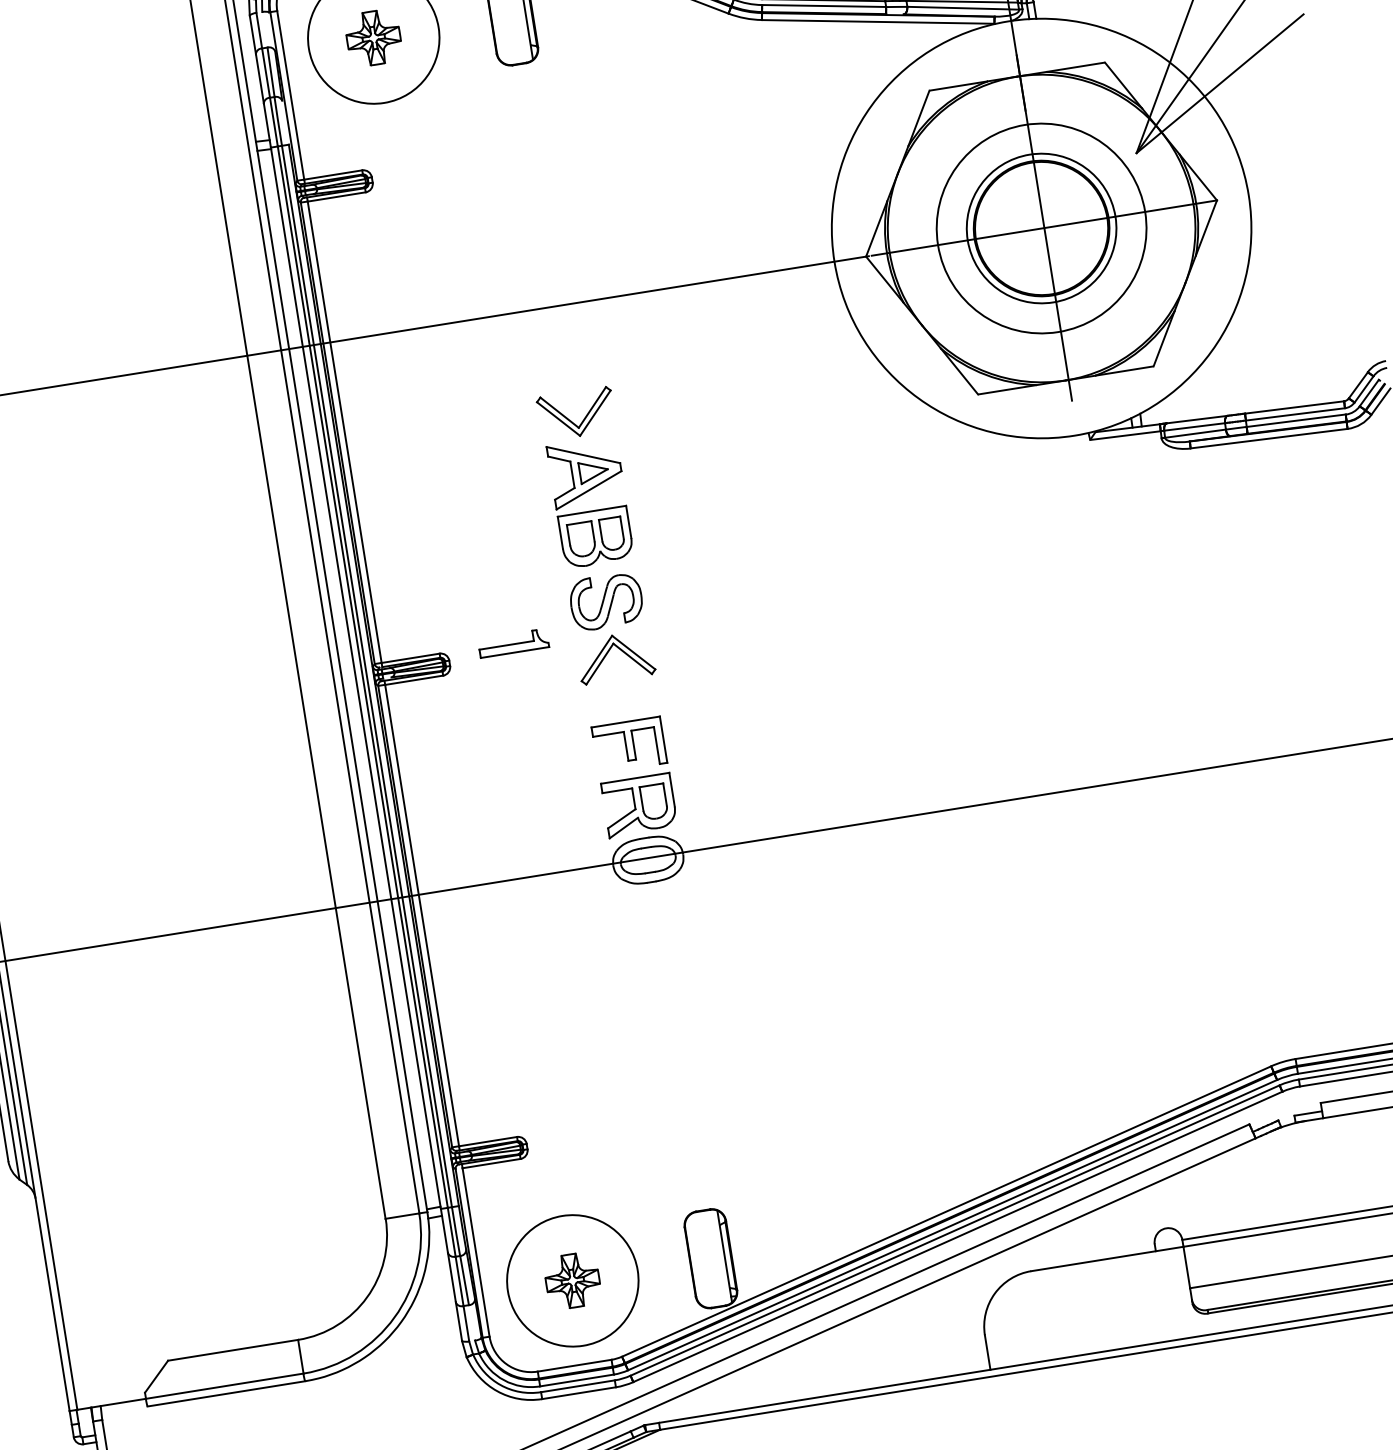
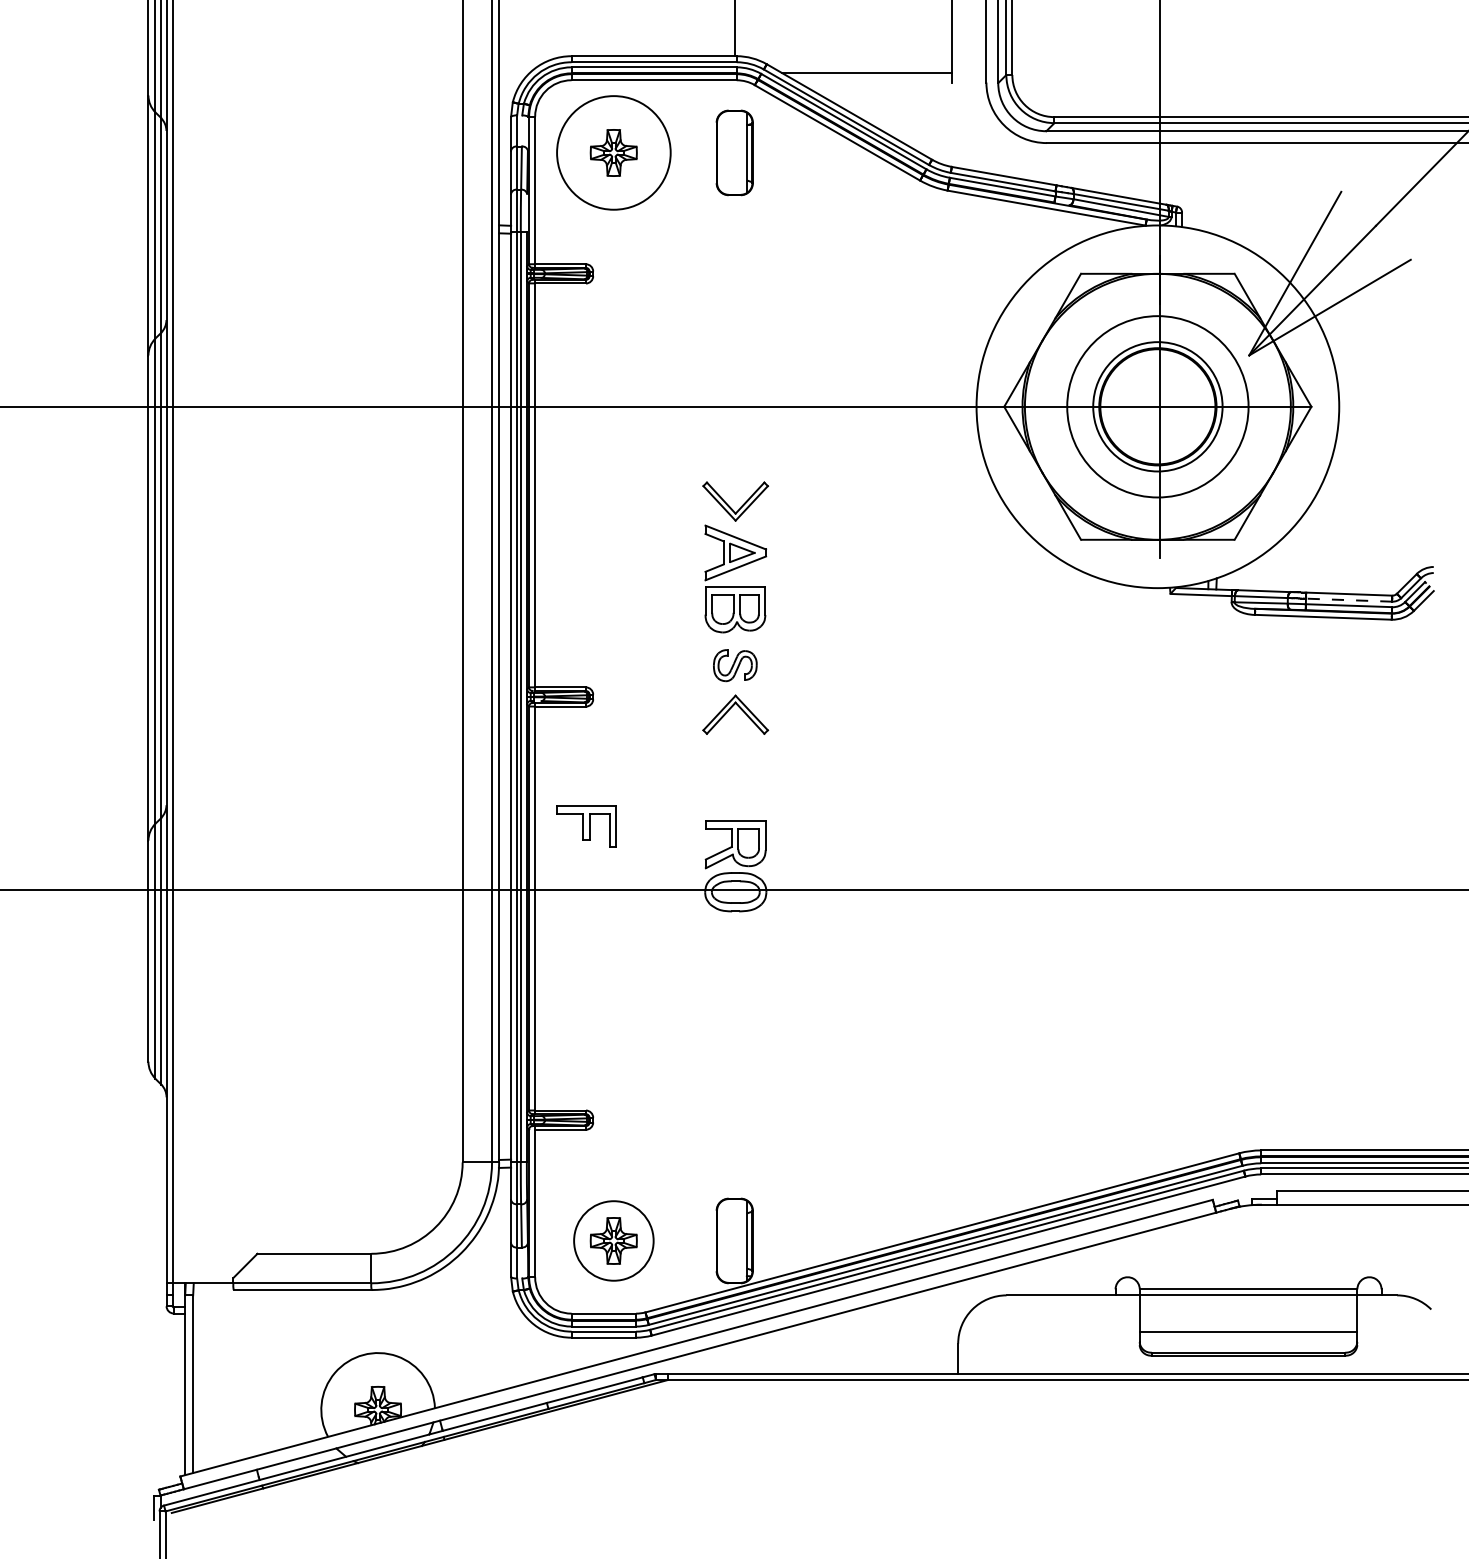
line: (1294, 414) -> (1348, 600), solid -> dashed
part: (605, 601) -> (734, 665), size x0.7
part: (513, 643) -> (650, 688), removed
part: (629, 745) -> (586, 826), moved
circle: (572, 1280) -> (613, 1240), size x0.7

